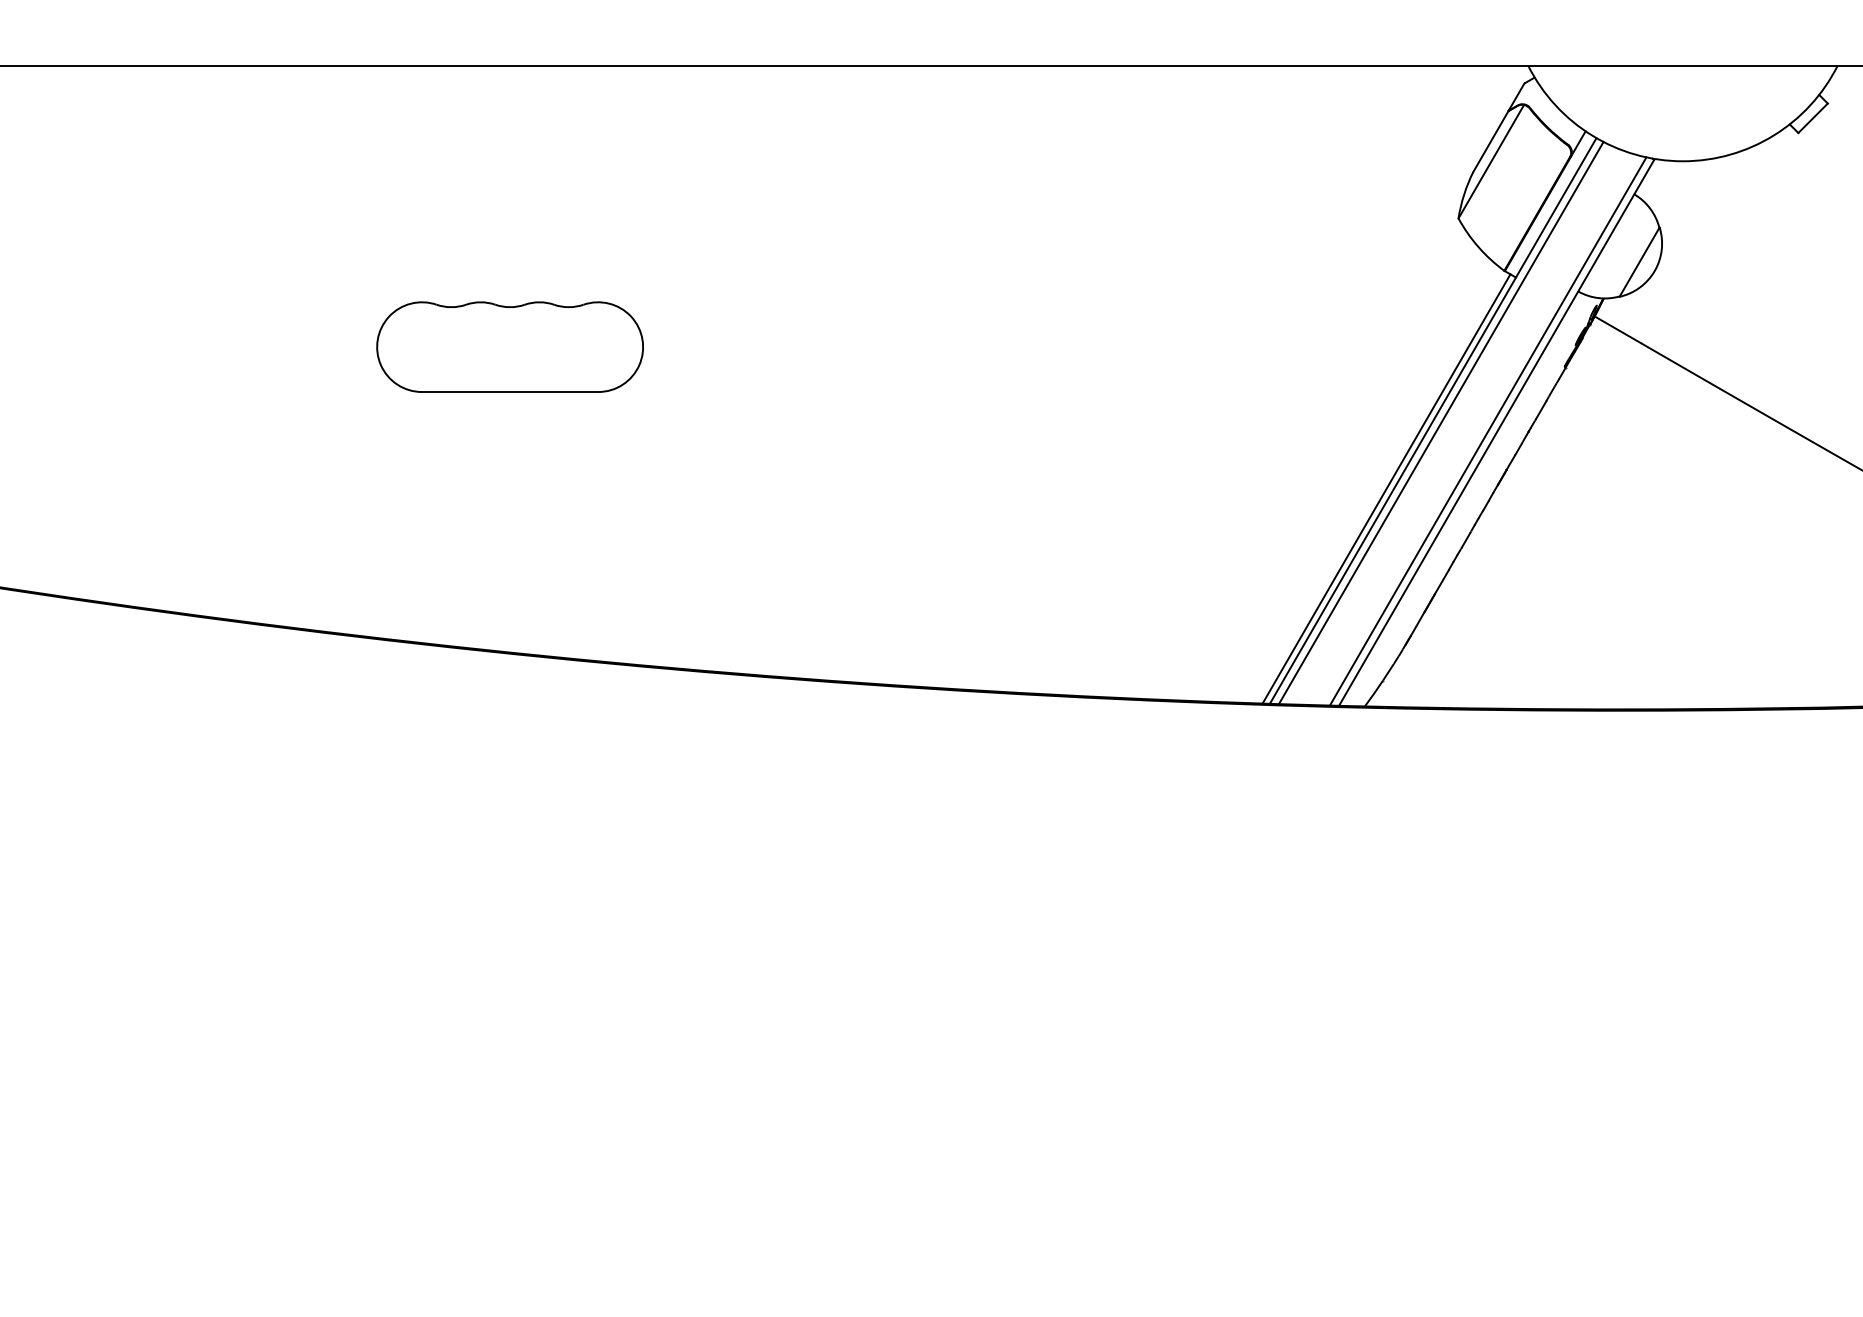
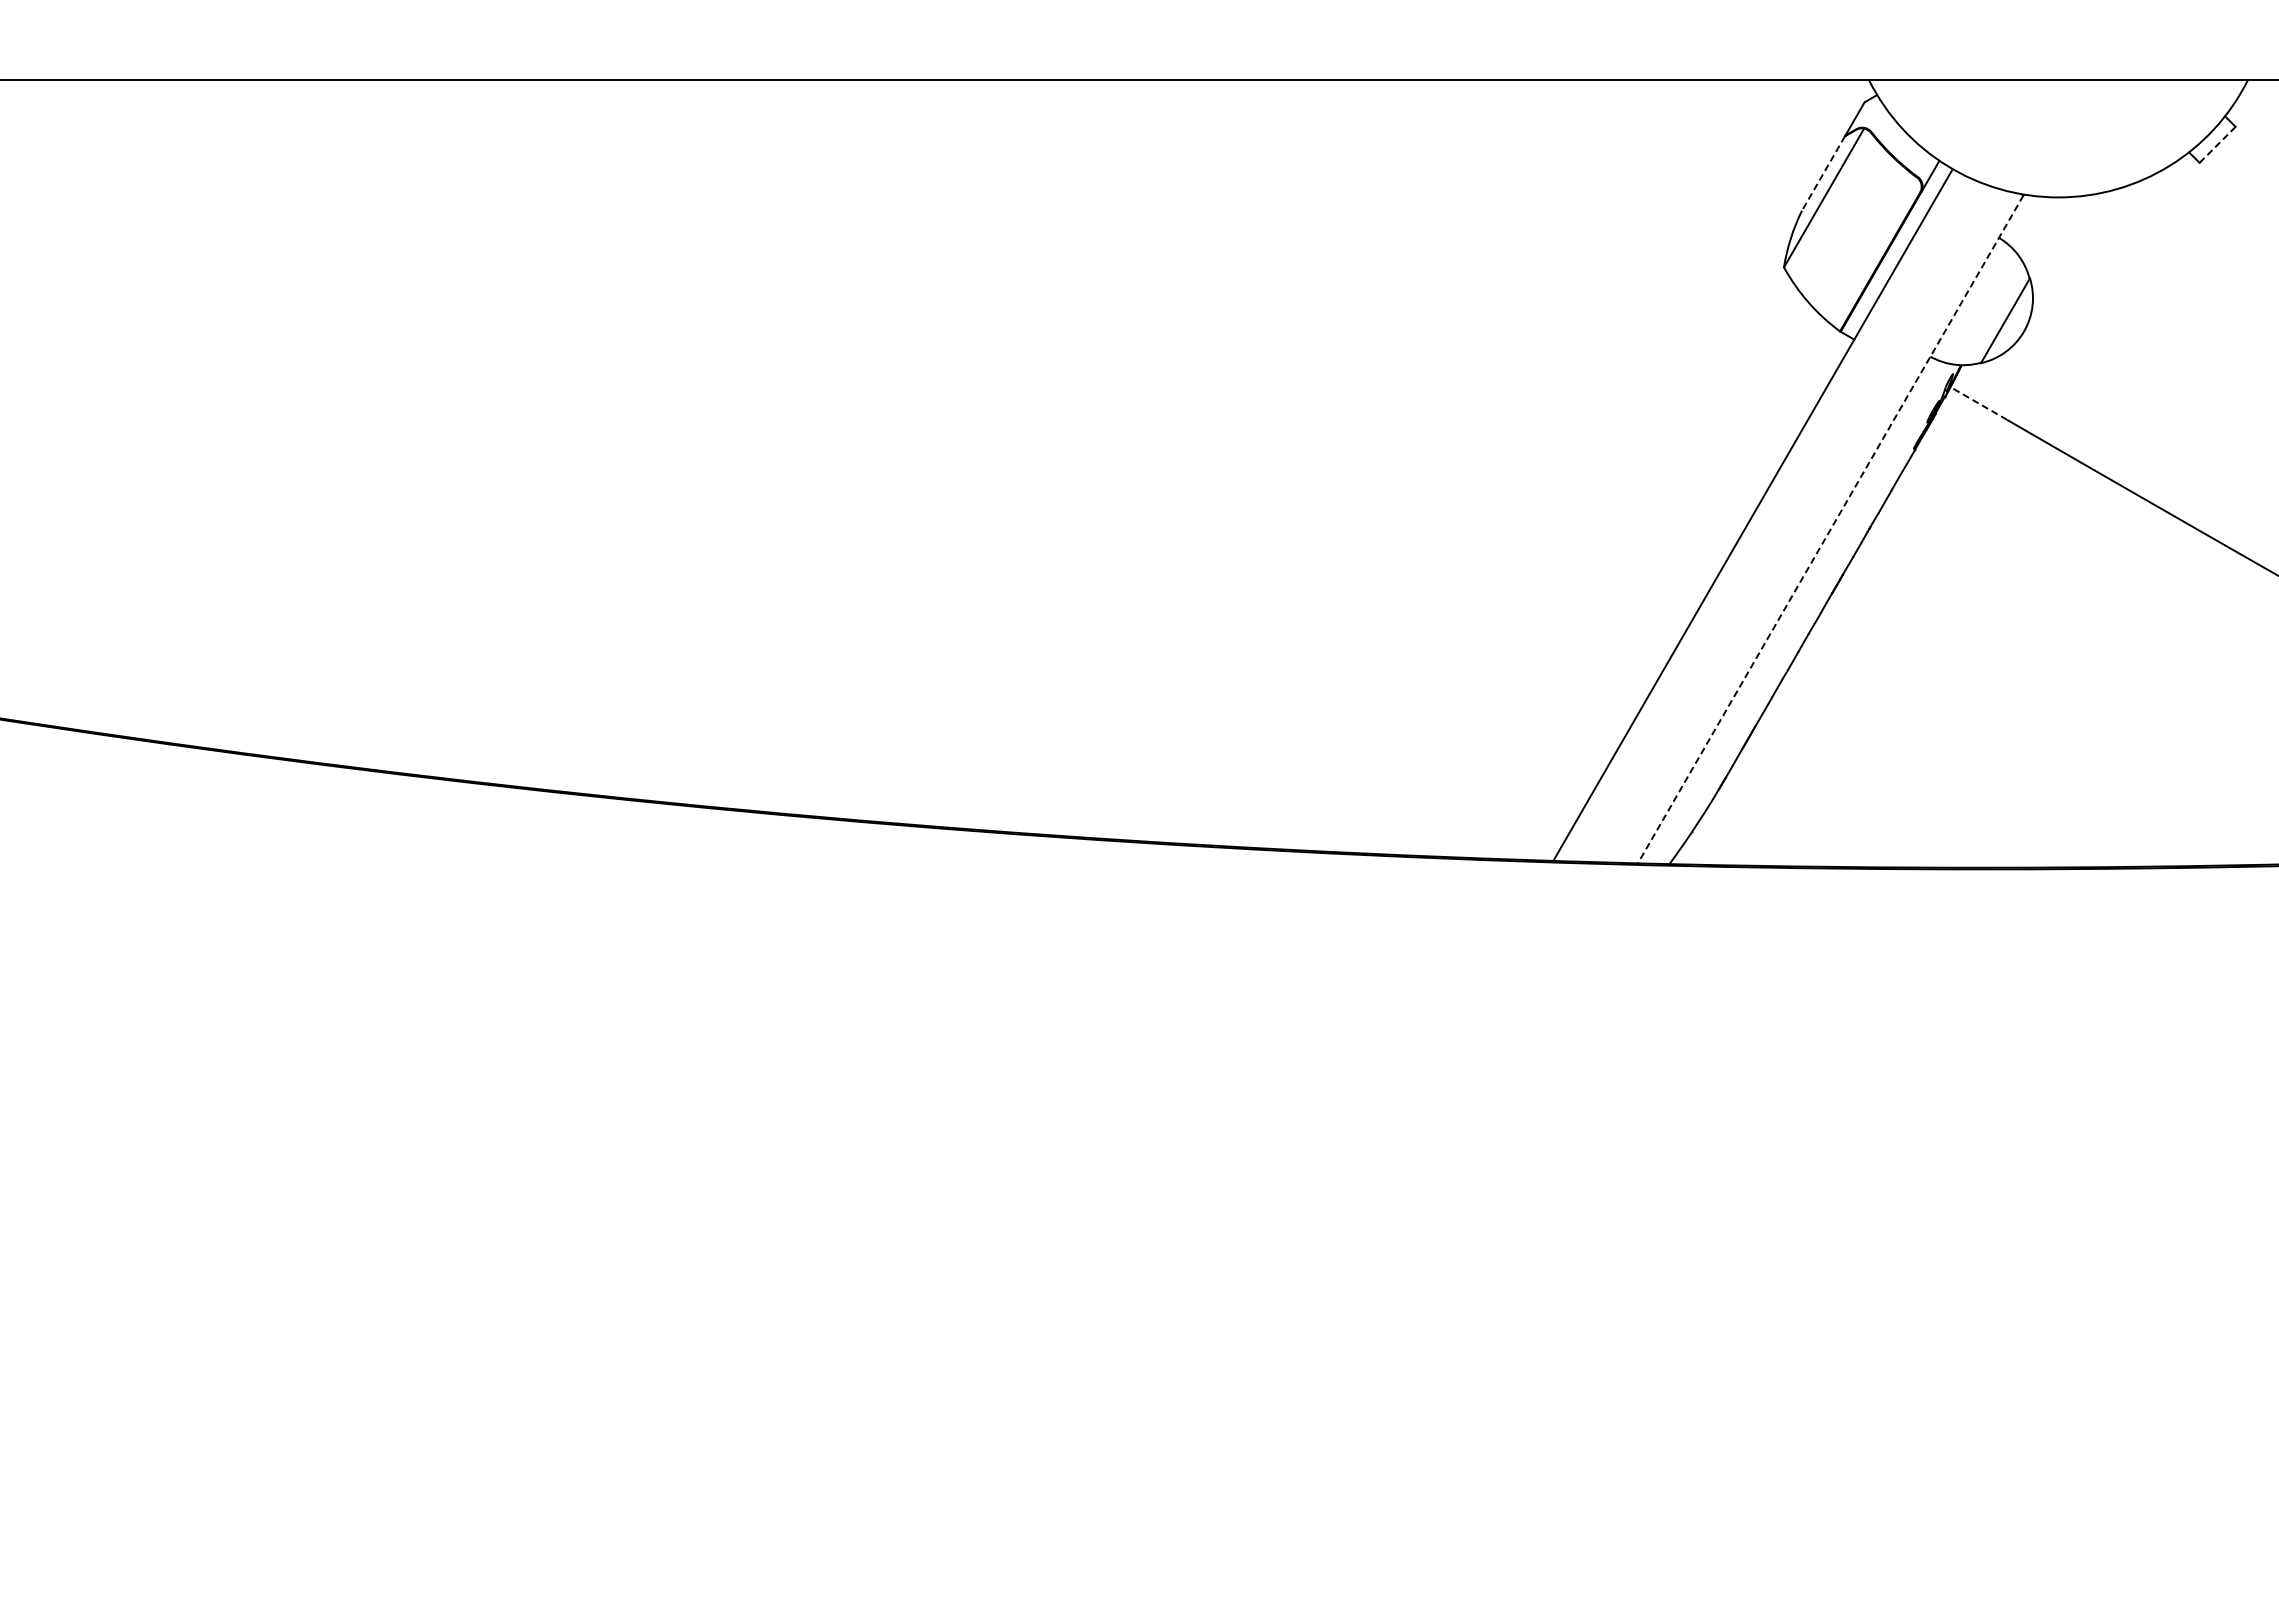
line: (1813, 118) -> (2218, 144), solid -> dashed
line: (1490, 141) -> (1823, 173), solid -> dashed
line: (1617, 329) -> (1978, 403), solid -> dashed
part: (509, 346) -> (623, 424), removed
line: (1440, 423) -> (1762, 517), removed
line: (1487, 431) -> (1819, 527), removed
line: (1496, 432) -> (1830, 529), solid -> dashed
line: (1386, 488) -> (1695, 597), removed

